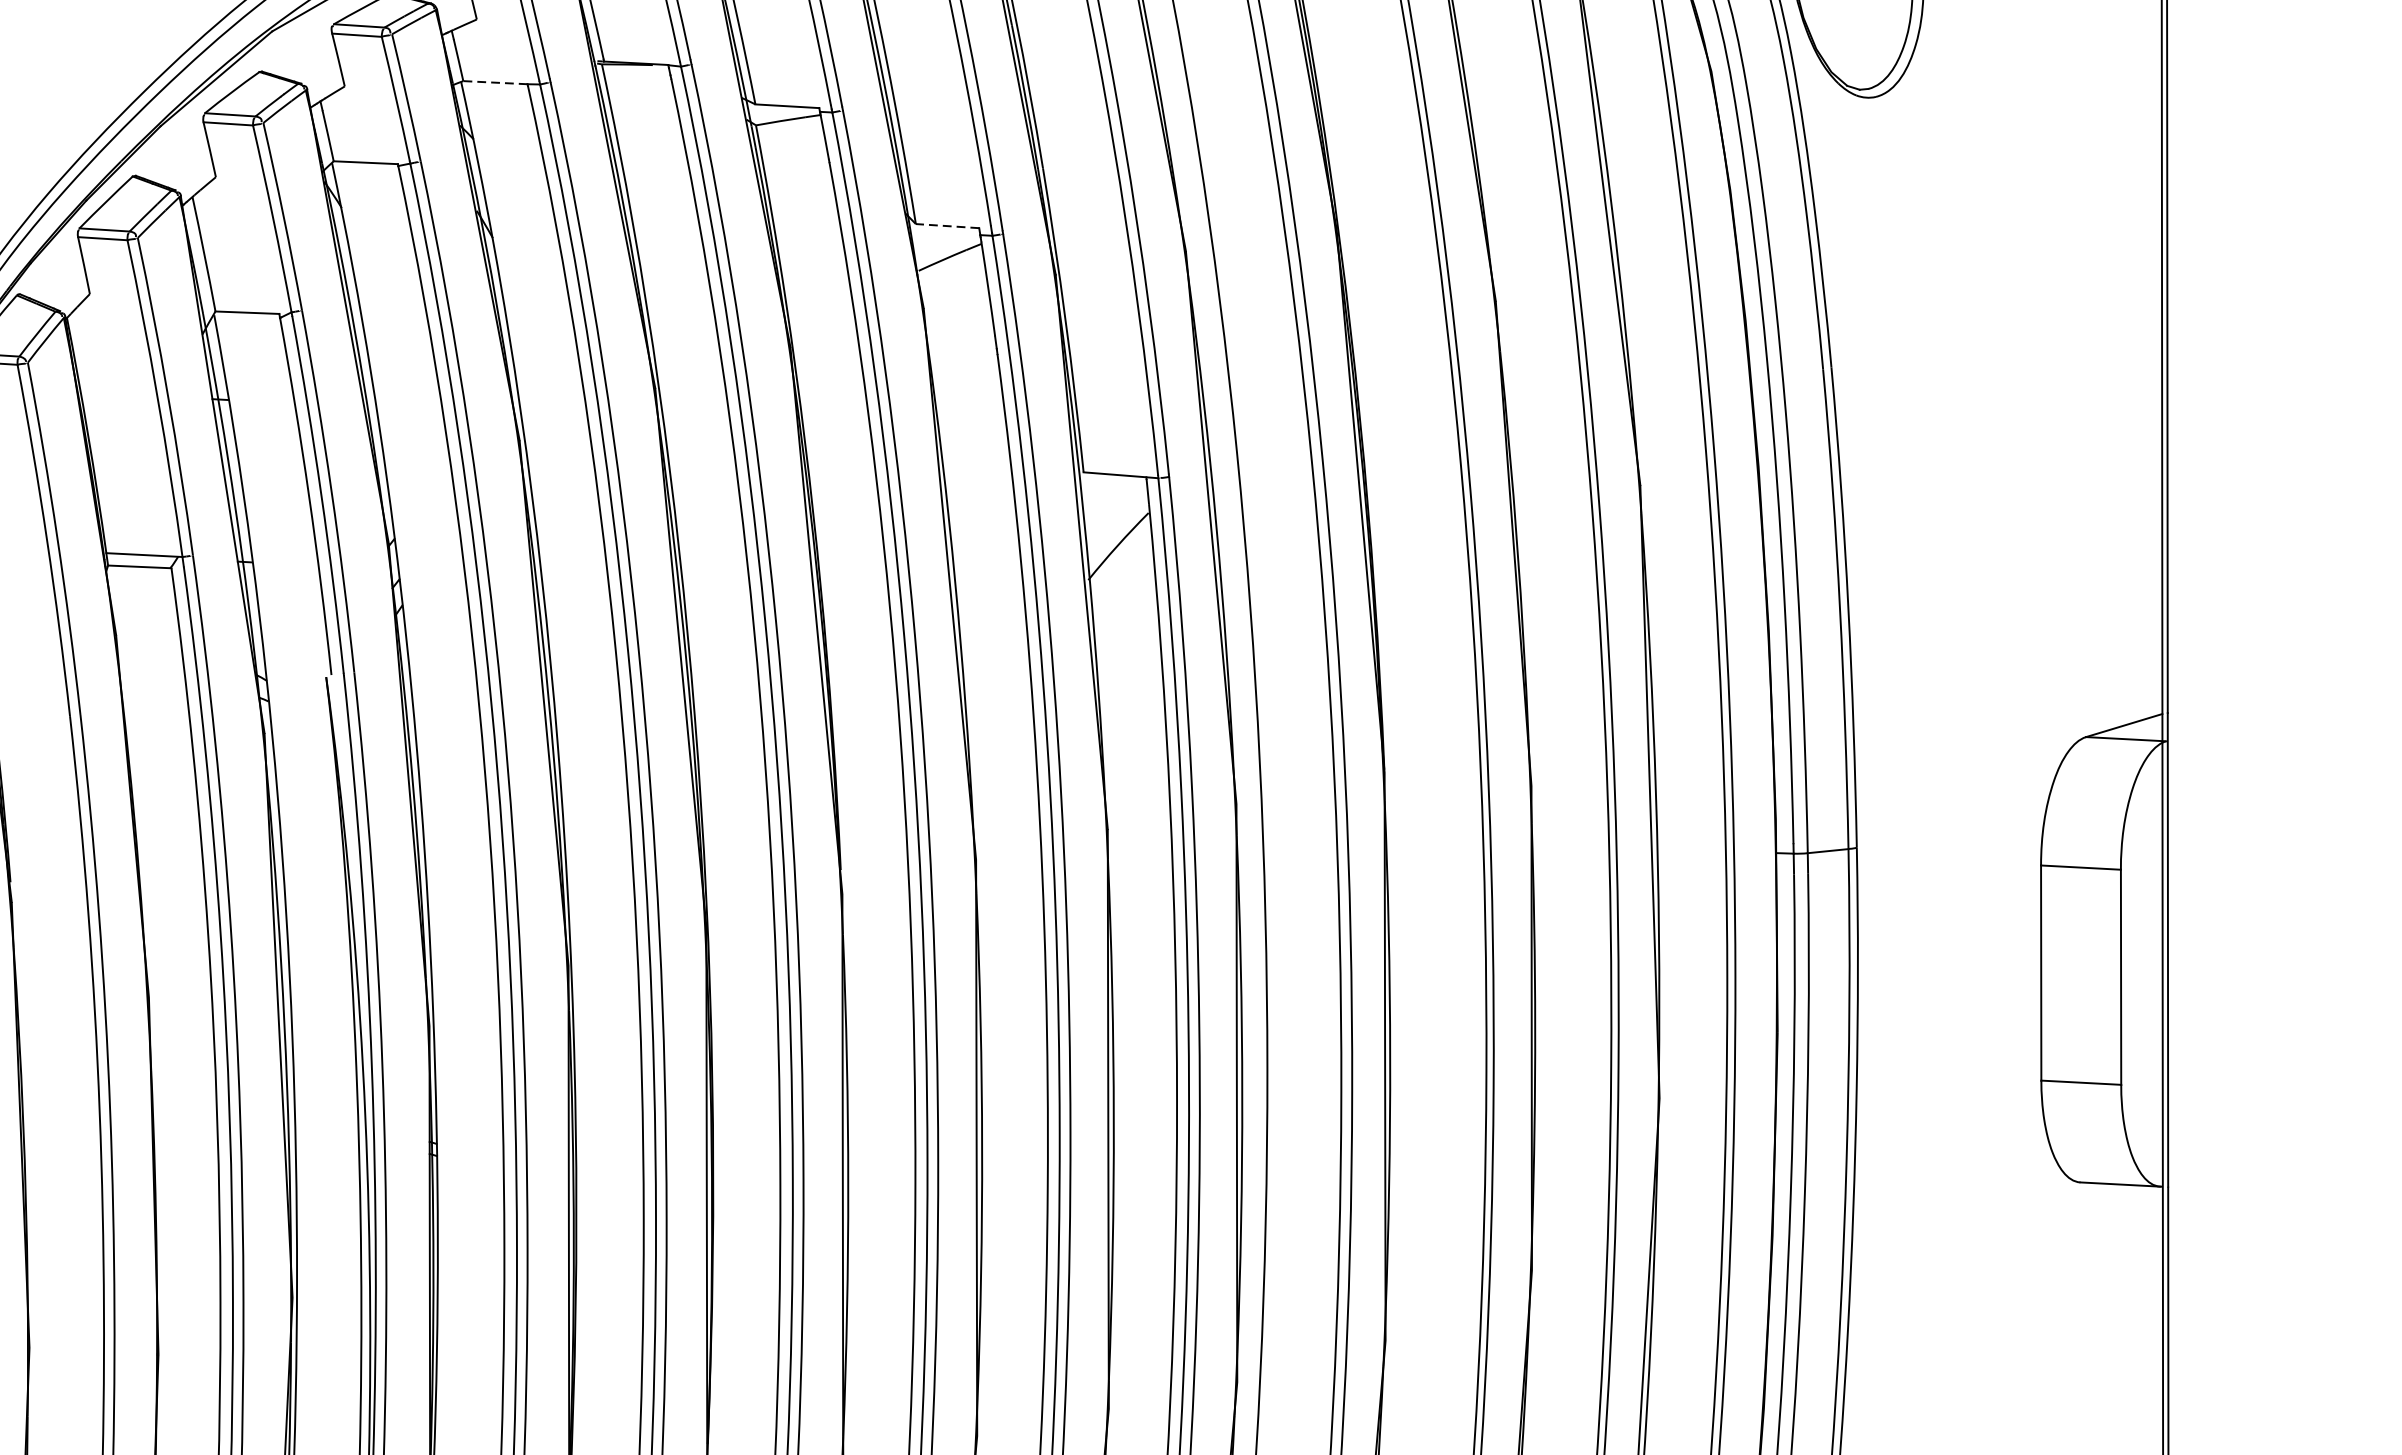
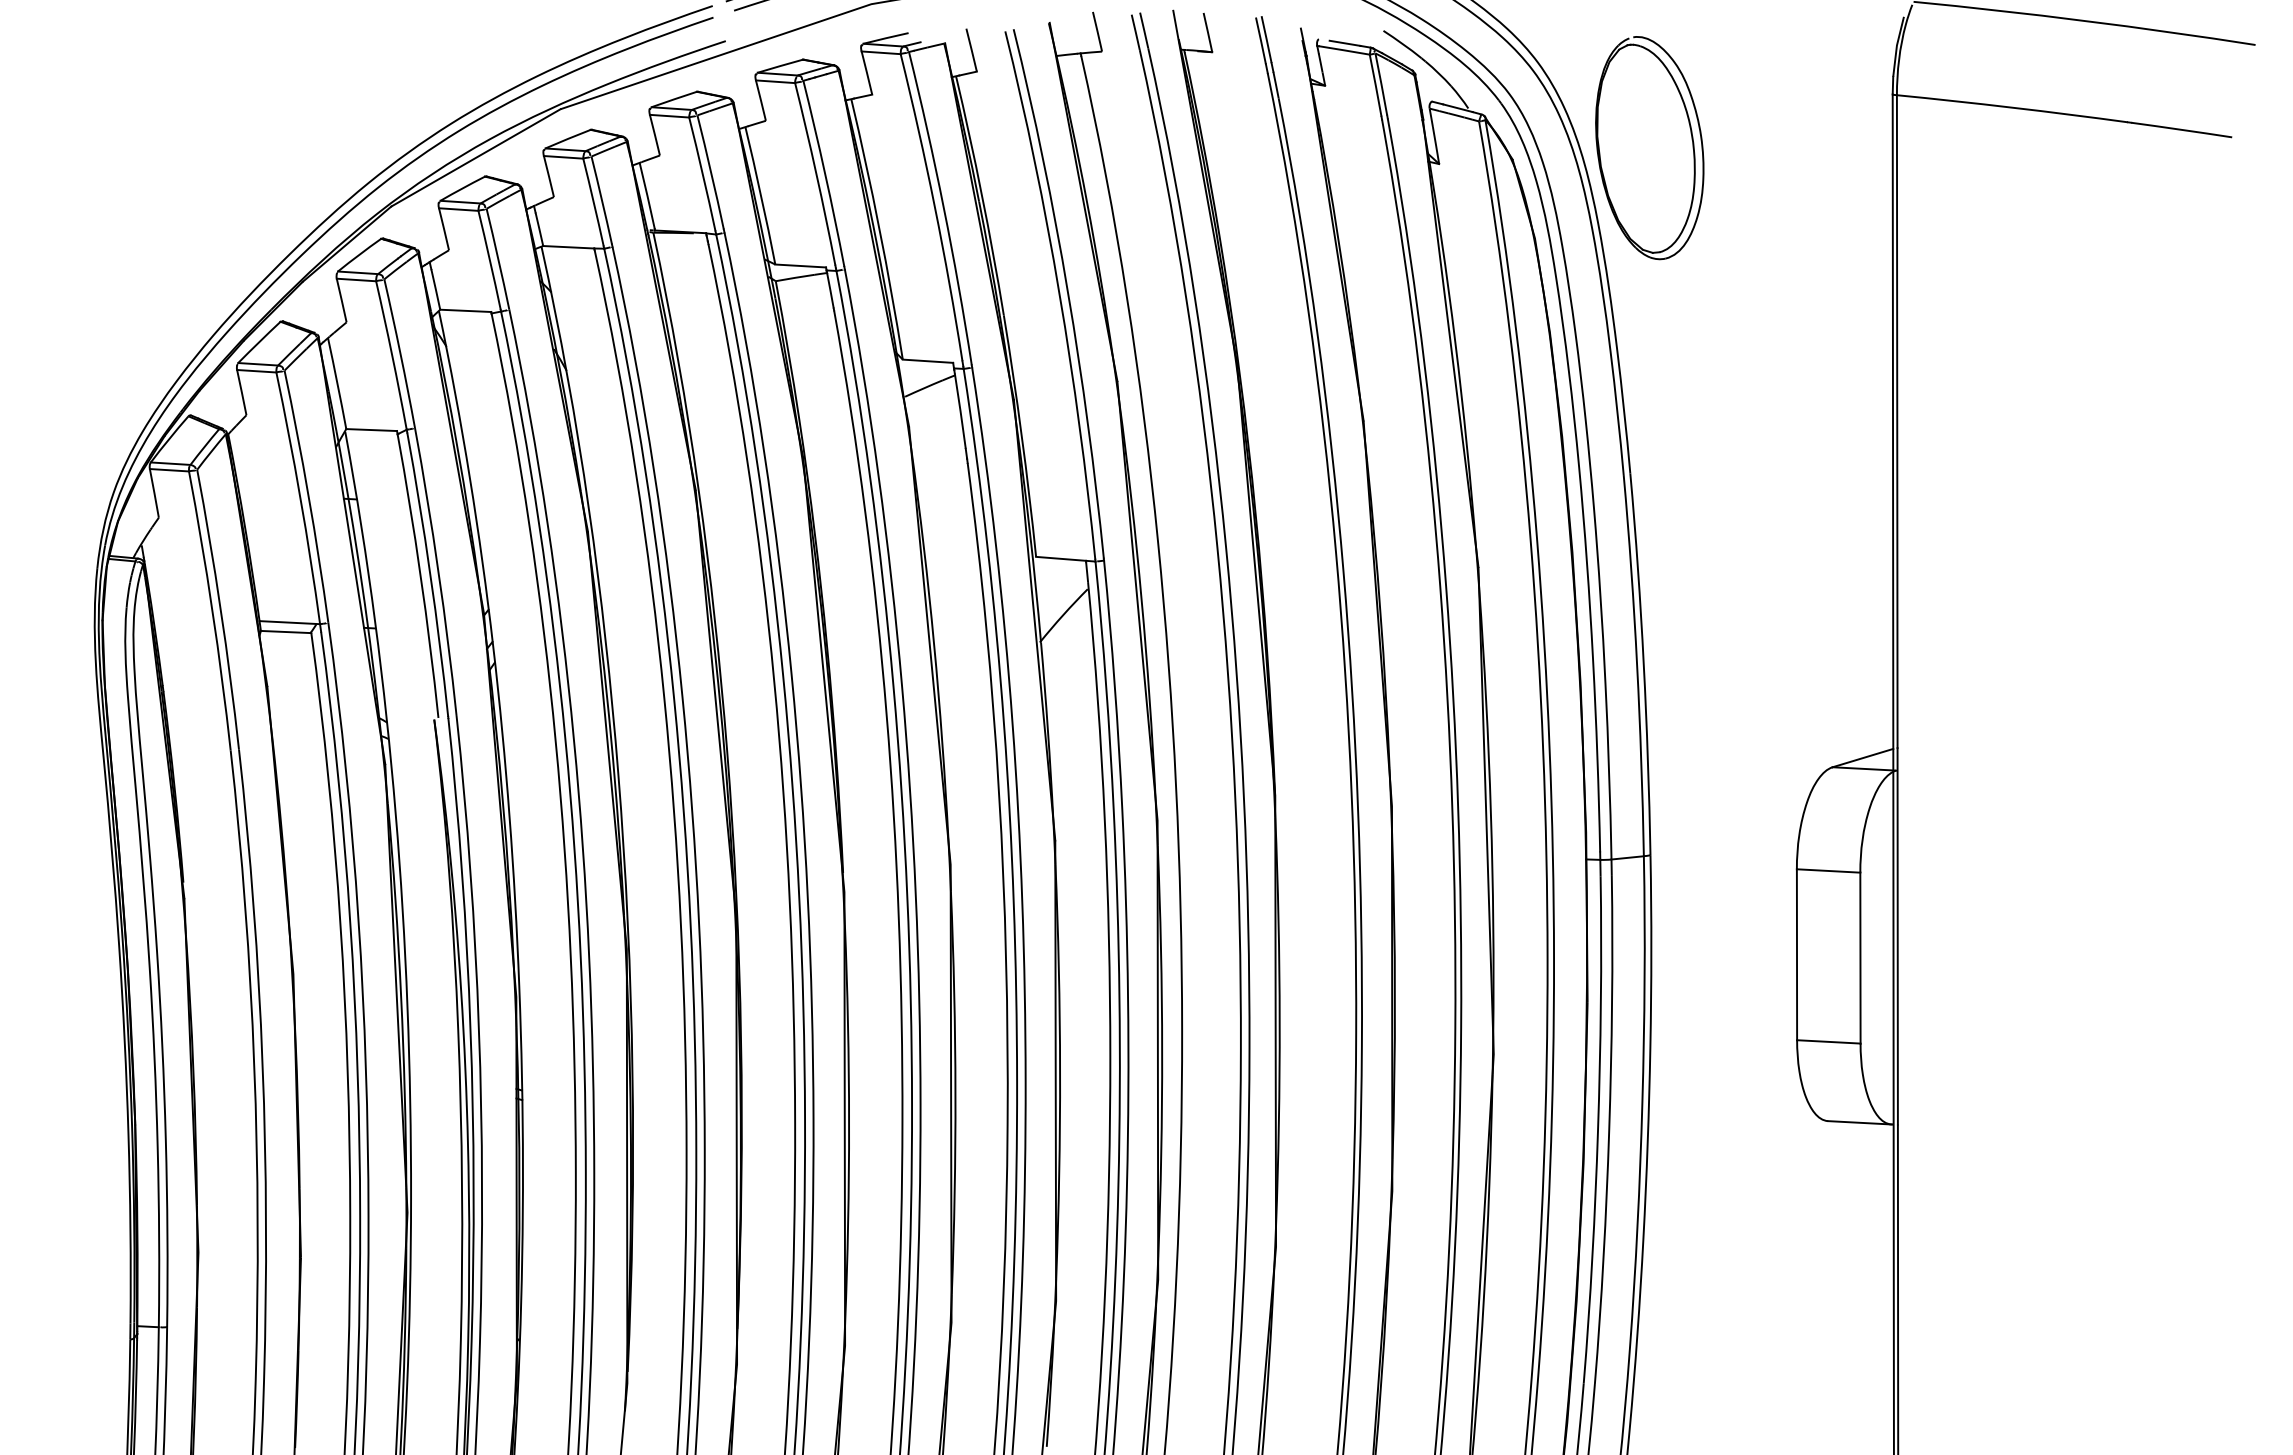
line: (495, 82) -> (568, 247), dashed -> solid
line: (946, 226) -> (927, 361), dashed -> solid

